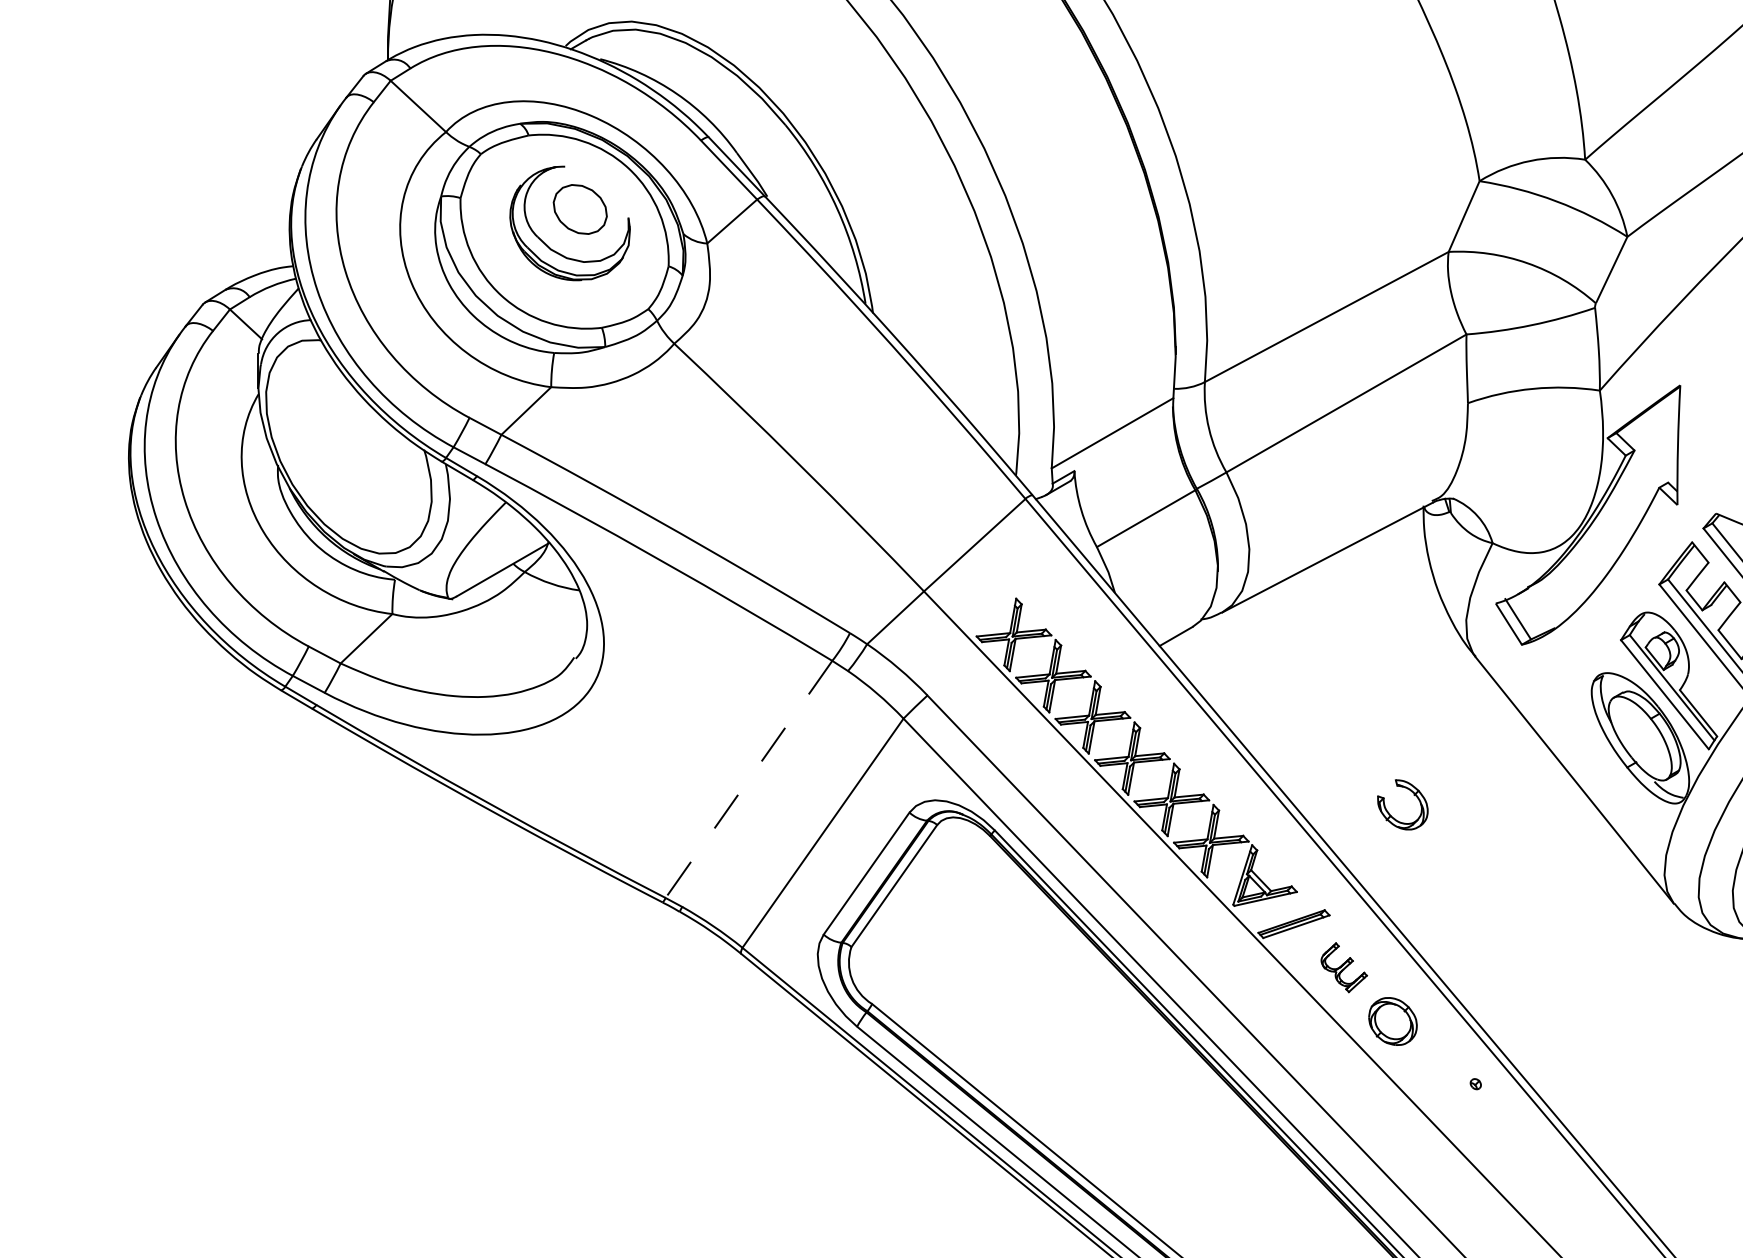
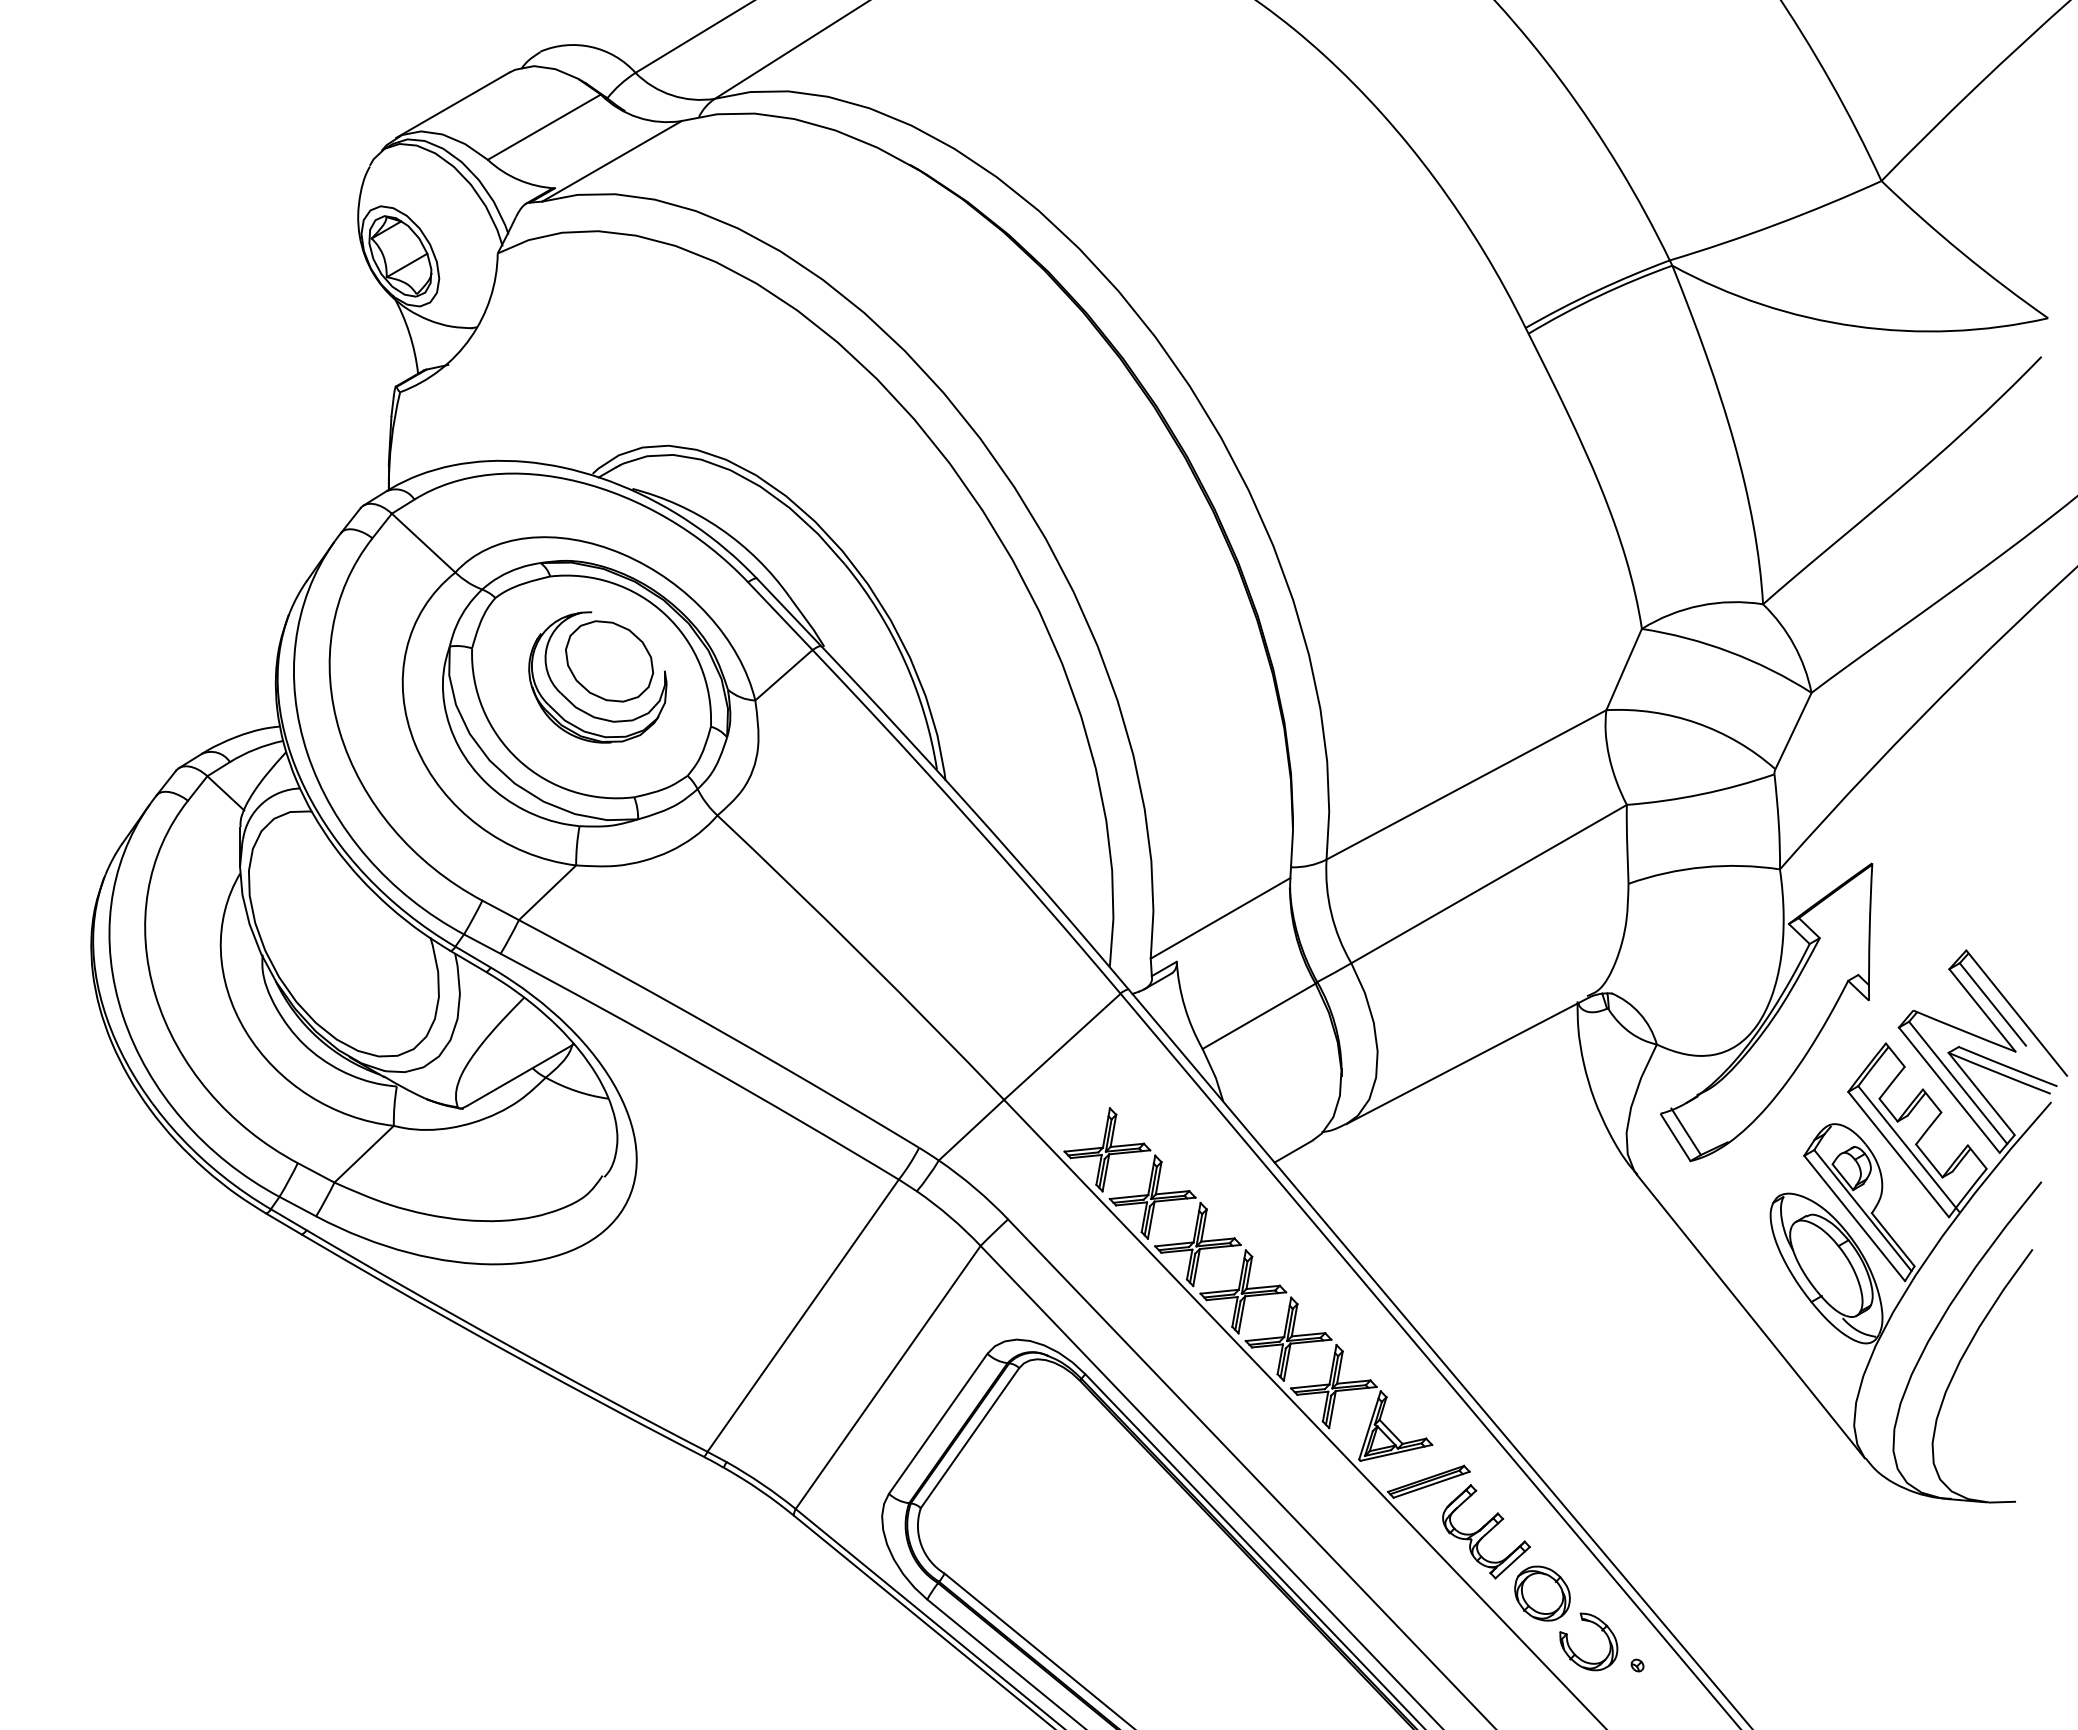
part: (580, 209) -> (609, 661), size x1.43
line: (748, 780) -> (802, 1316), dashed -> solid
part: (1413, 795) -> (1601, 1631), moved
part: (1344, 967) -> (1486, 1531), size x1.67

